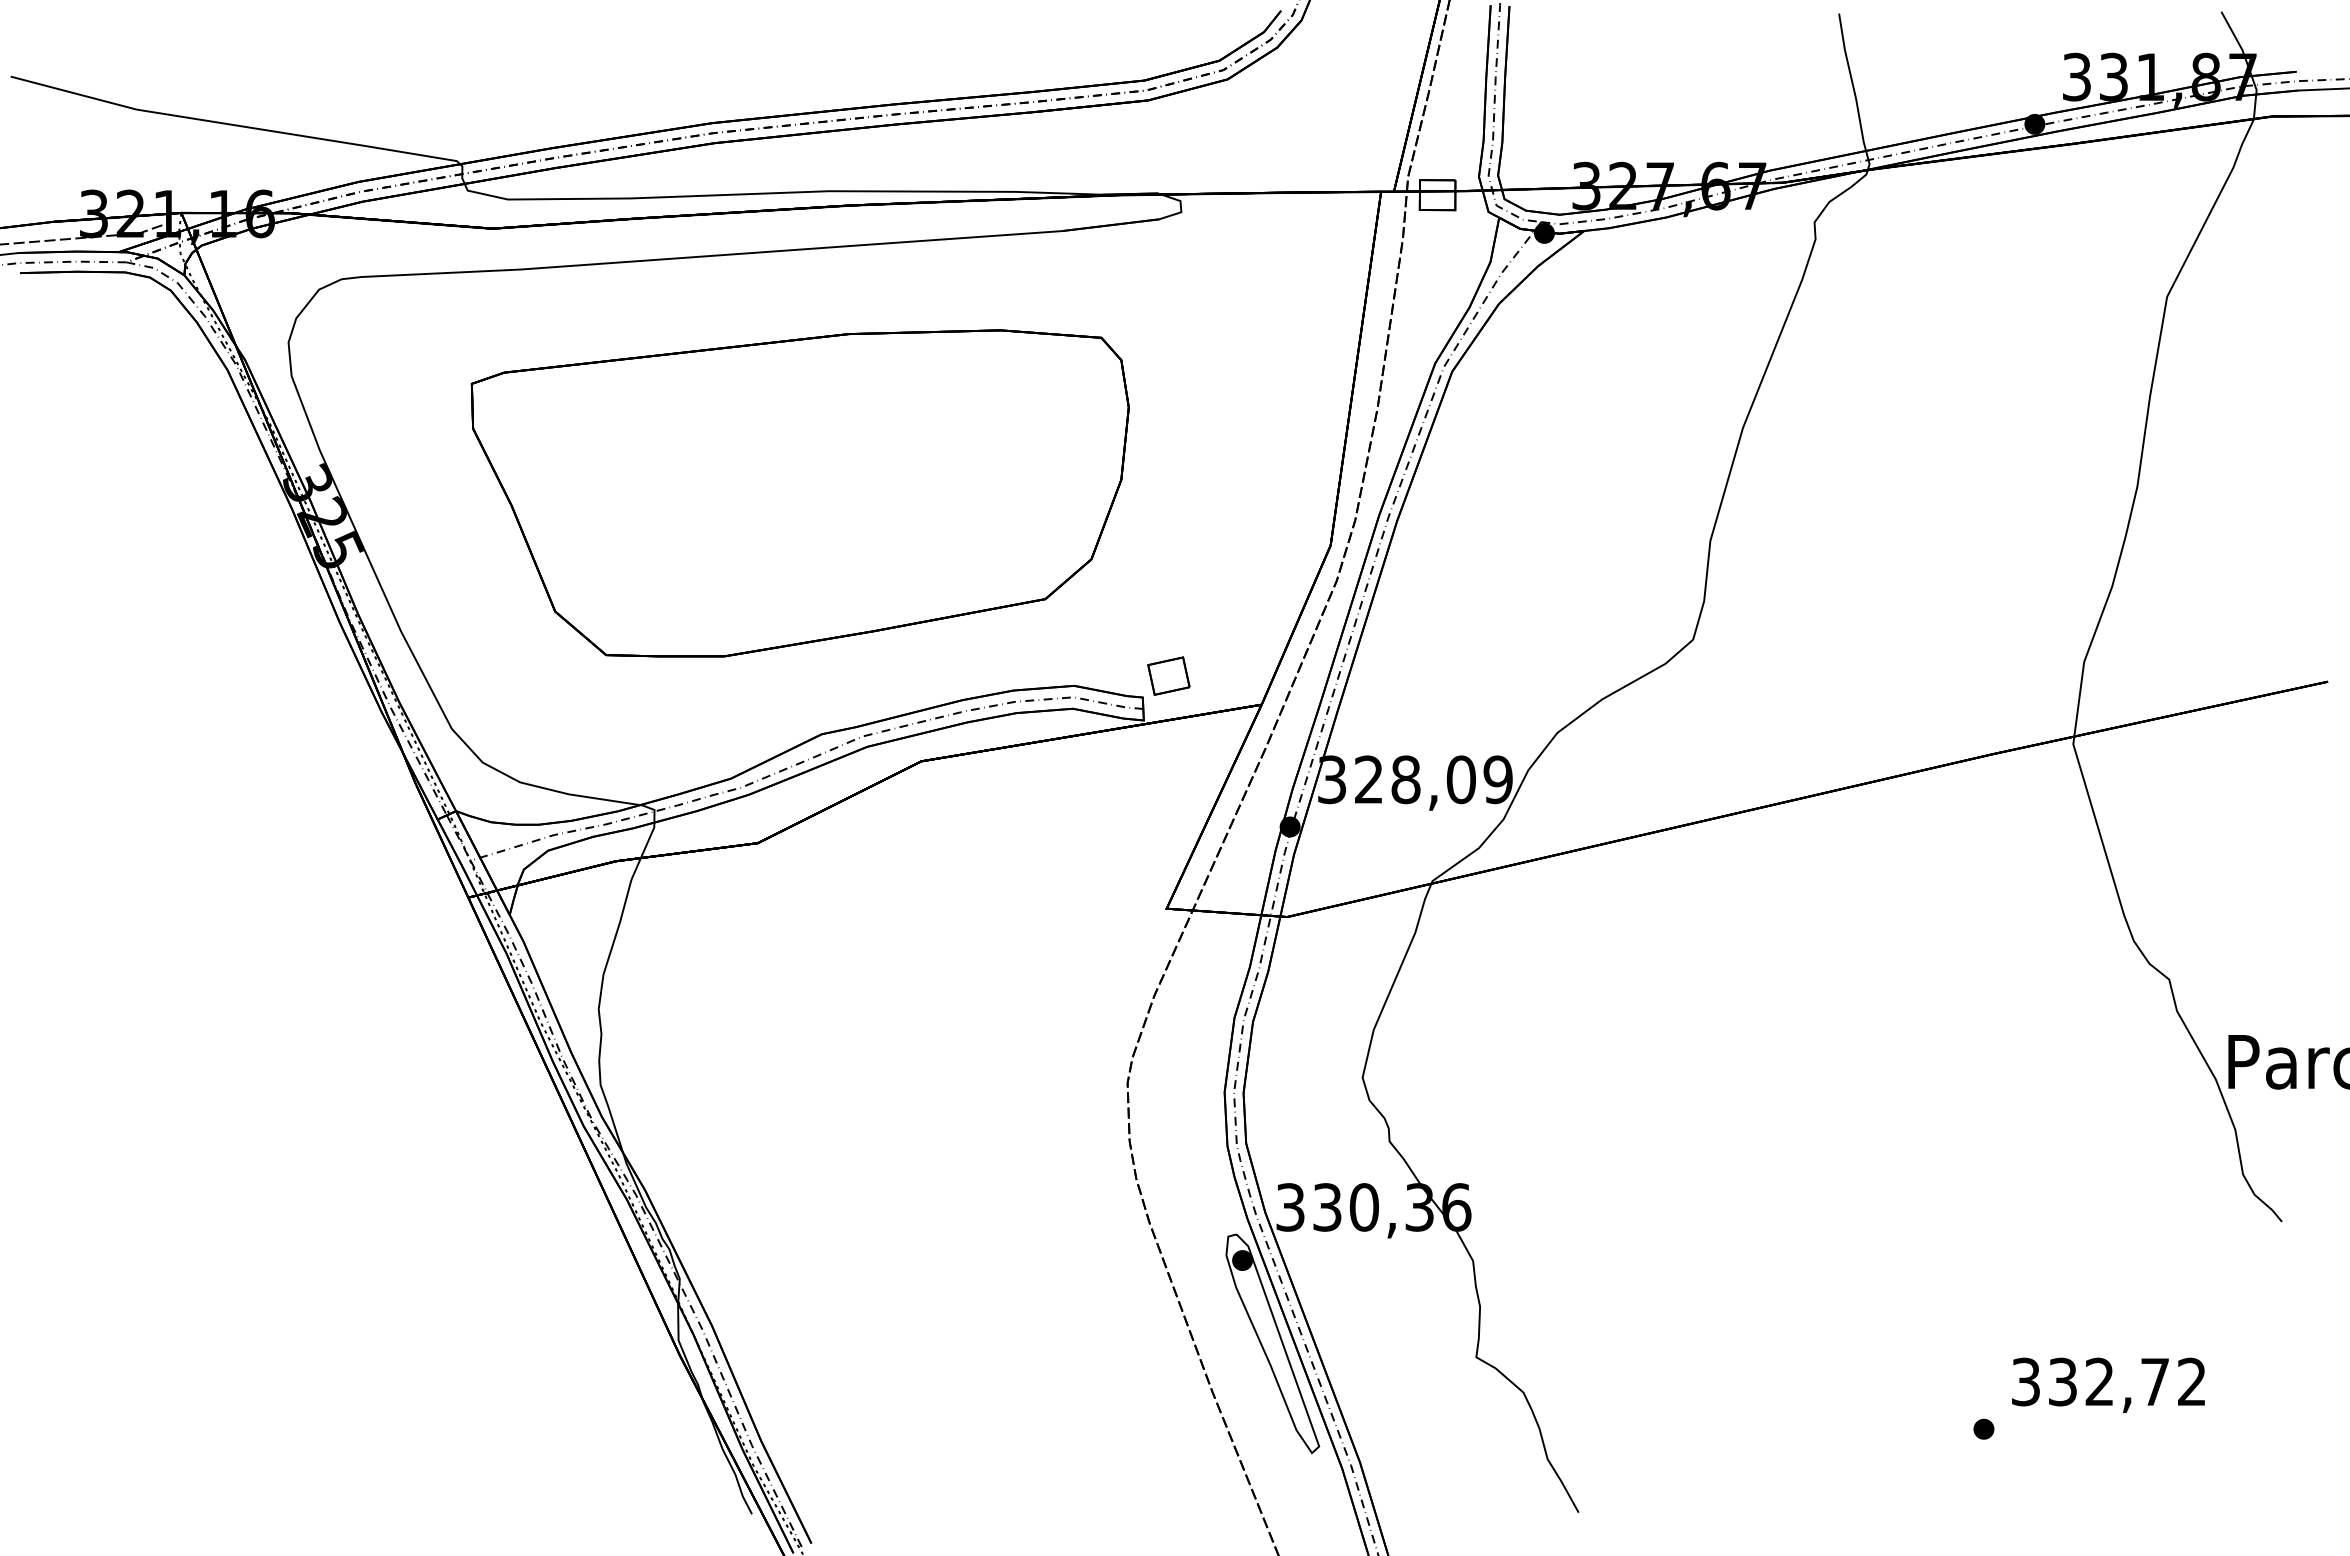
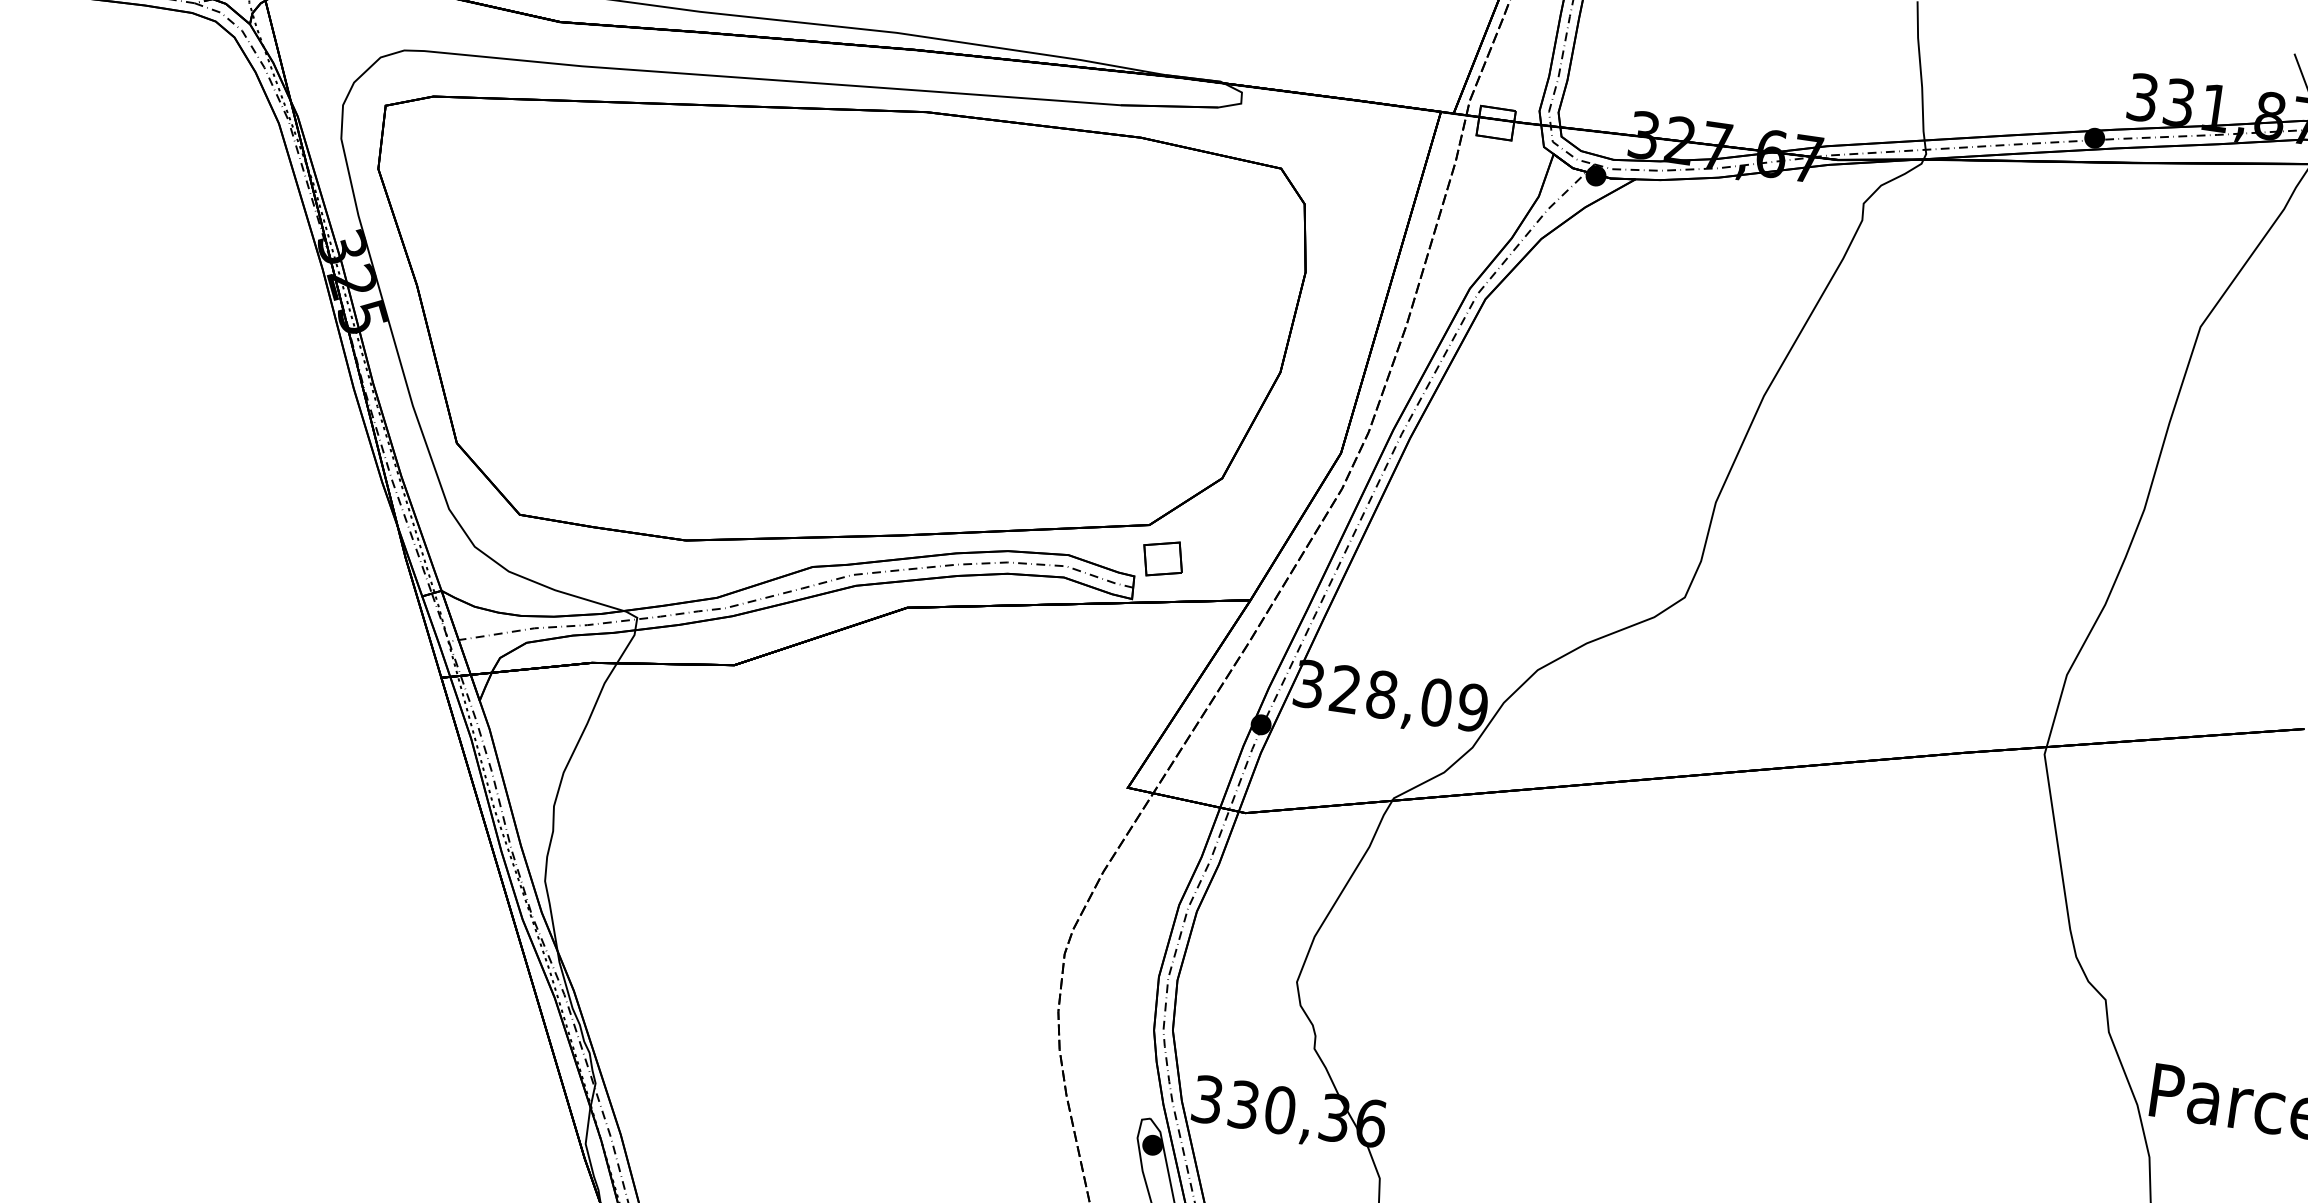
part: (800, 493) -> (826, 326), size x1.43

